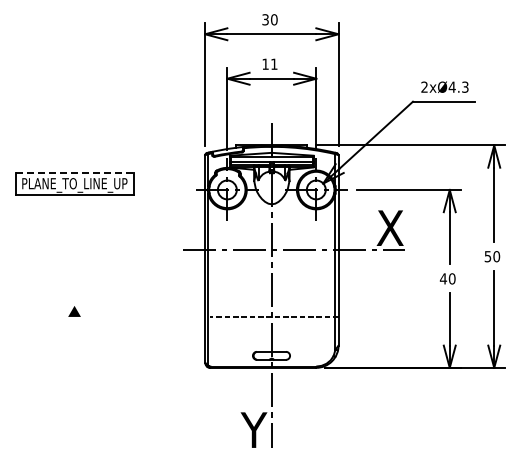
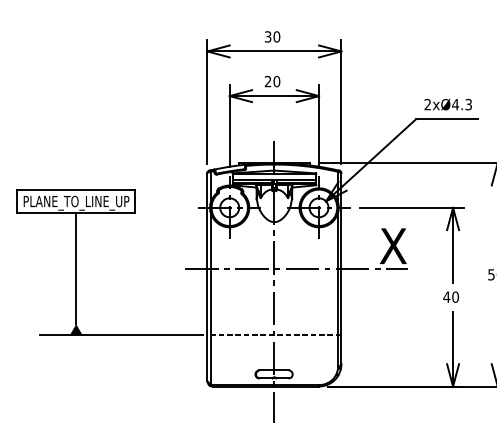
text: (269, 63) -> (272, 80), 11 -> 20
line: (74, 172) -> (76, 190), dashed -> solid
line: (74, 249) -> (76, 267), added
line: (119, 316) -> (121, 334), added

